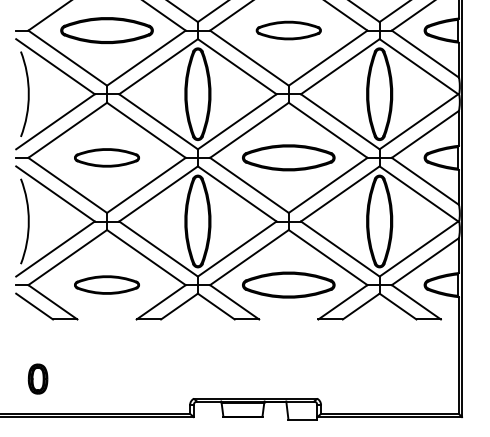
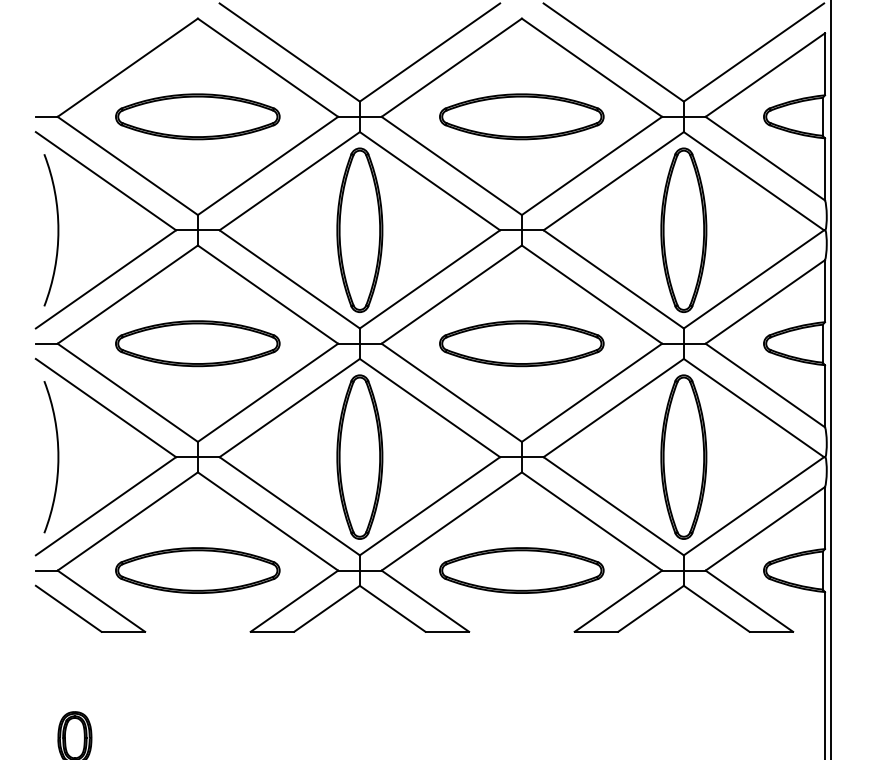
part: (288, 30) -> (521, 116), size x1.43
part: (106, 157) -> (196, 343), size x1.43
part: (106, 284) -> (196, 569), size x1.43

